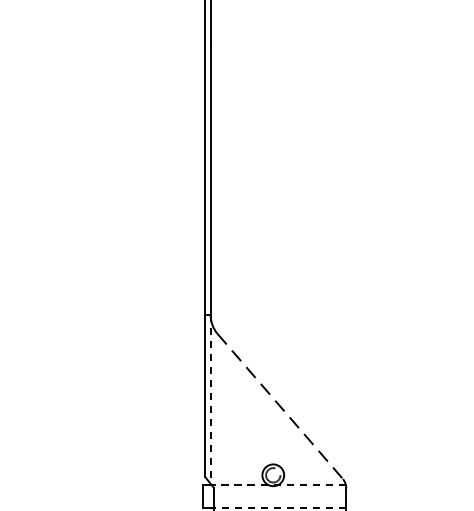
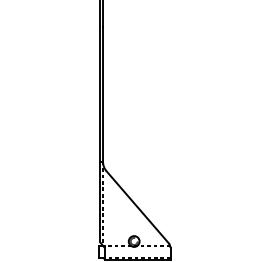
line: (279, 406) -> (137, 207), dashed -> solid

